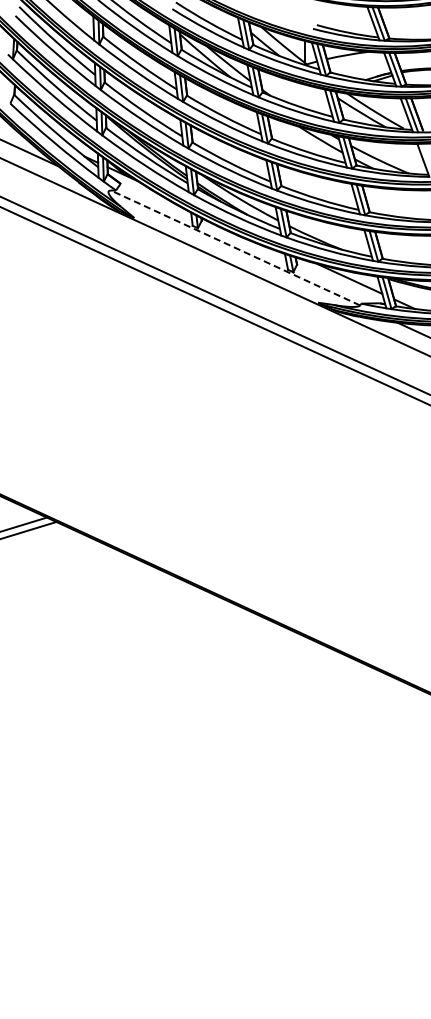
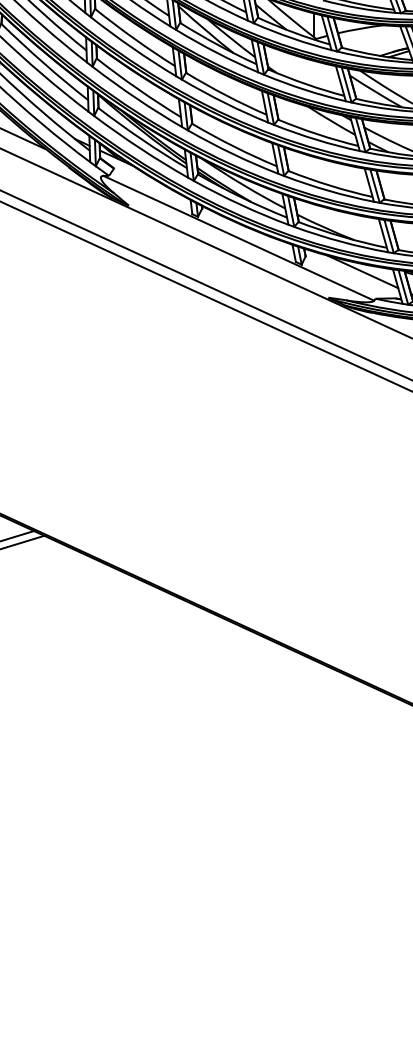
line: (235, 247) -> (238, 237), dashed -> solid

